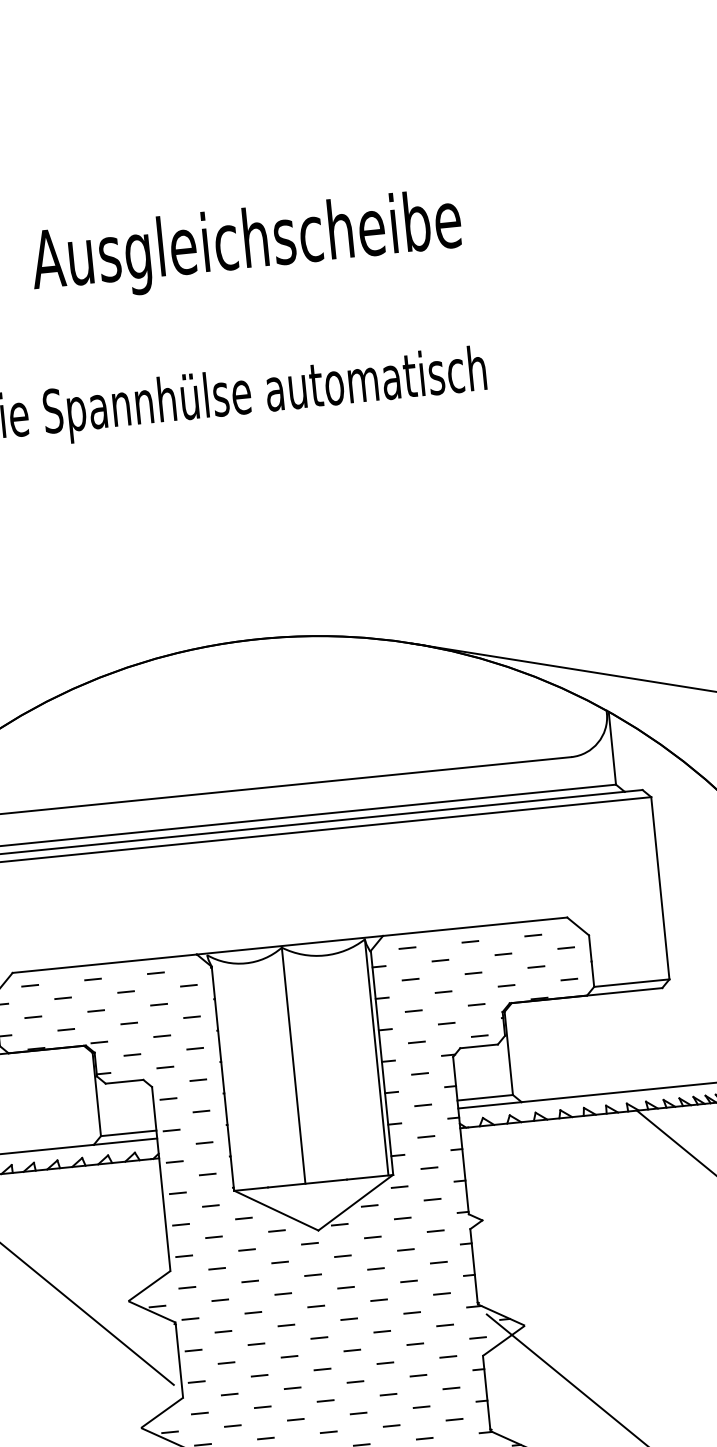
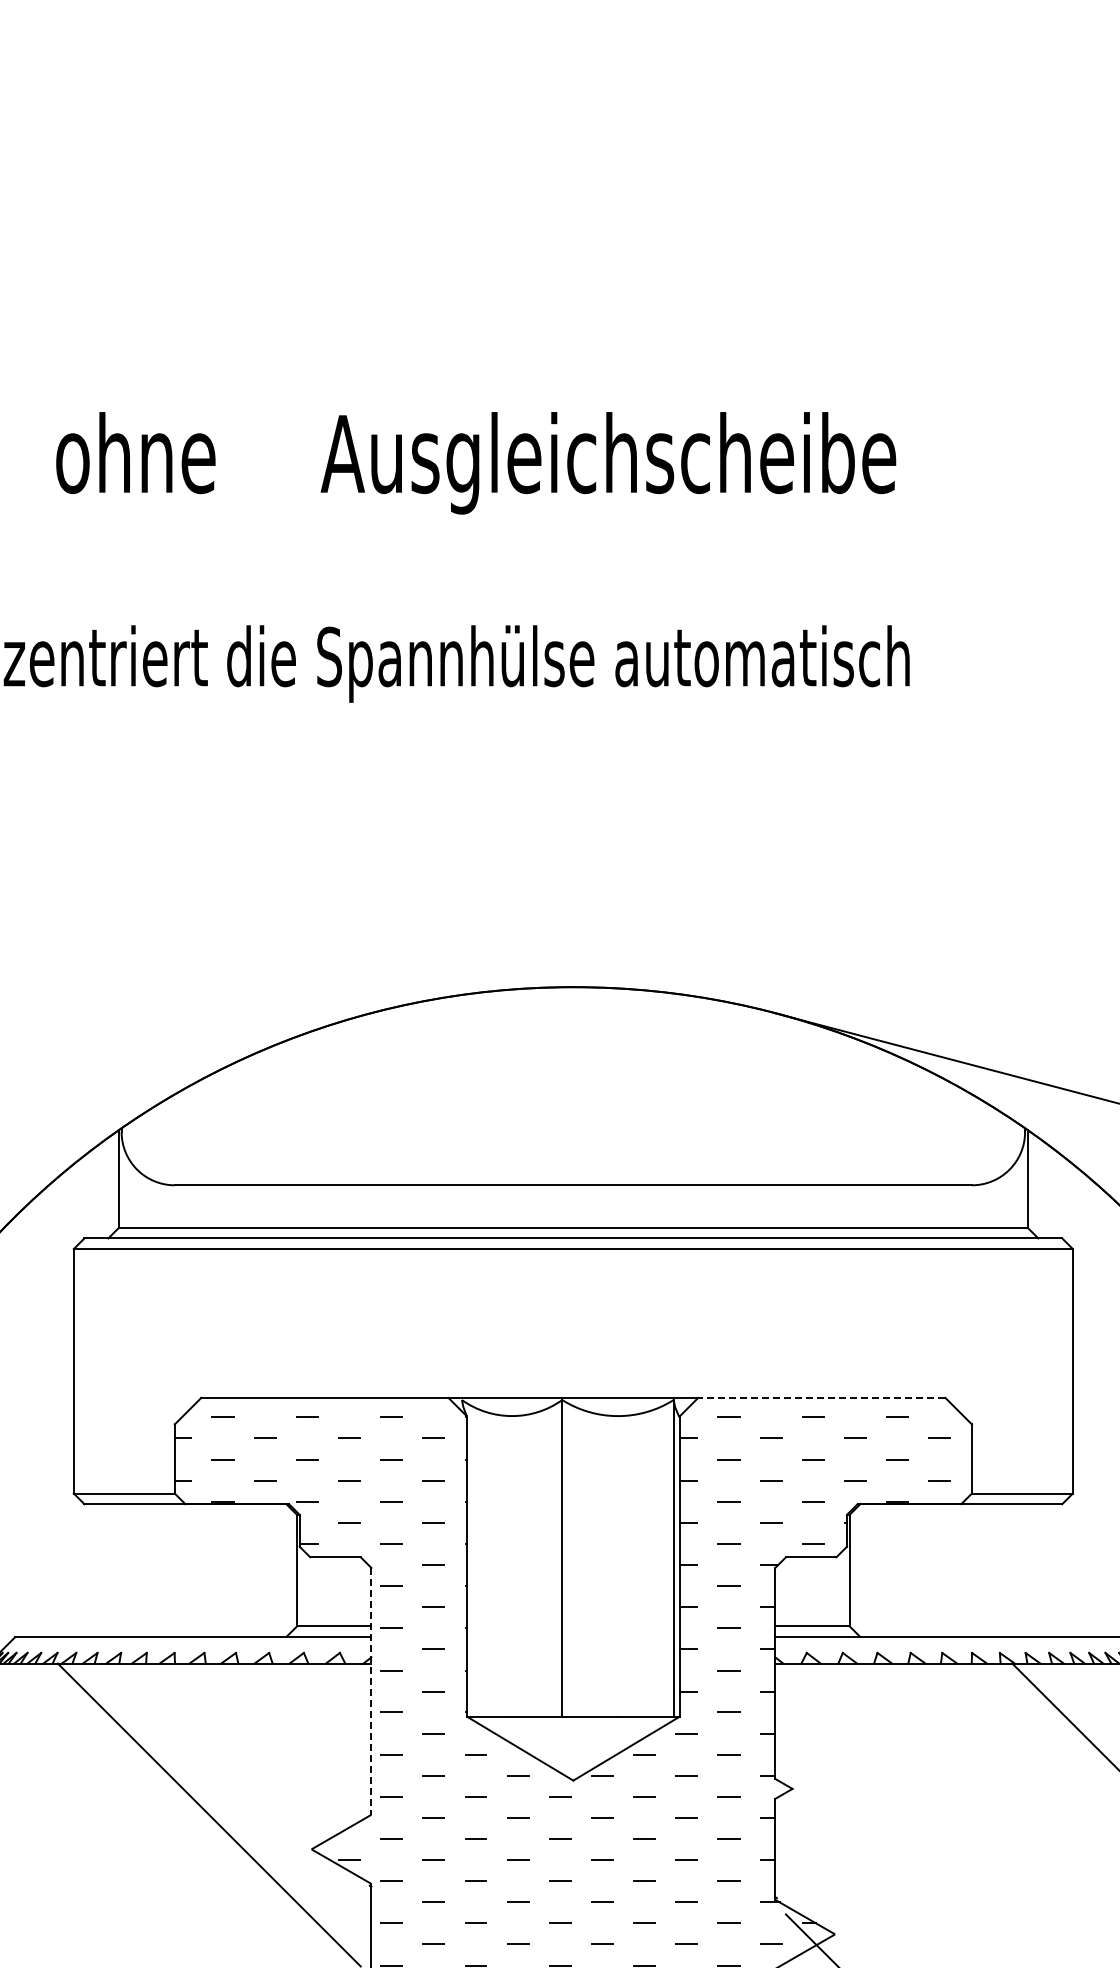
line: (474, 926) -> (821, 1397), solid -> dashed
line: (161, 1179) -> (371, 1691), solid -> dashed

